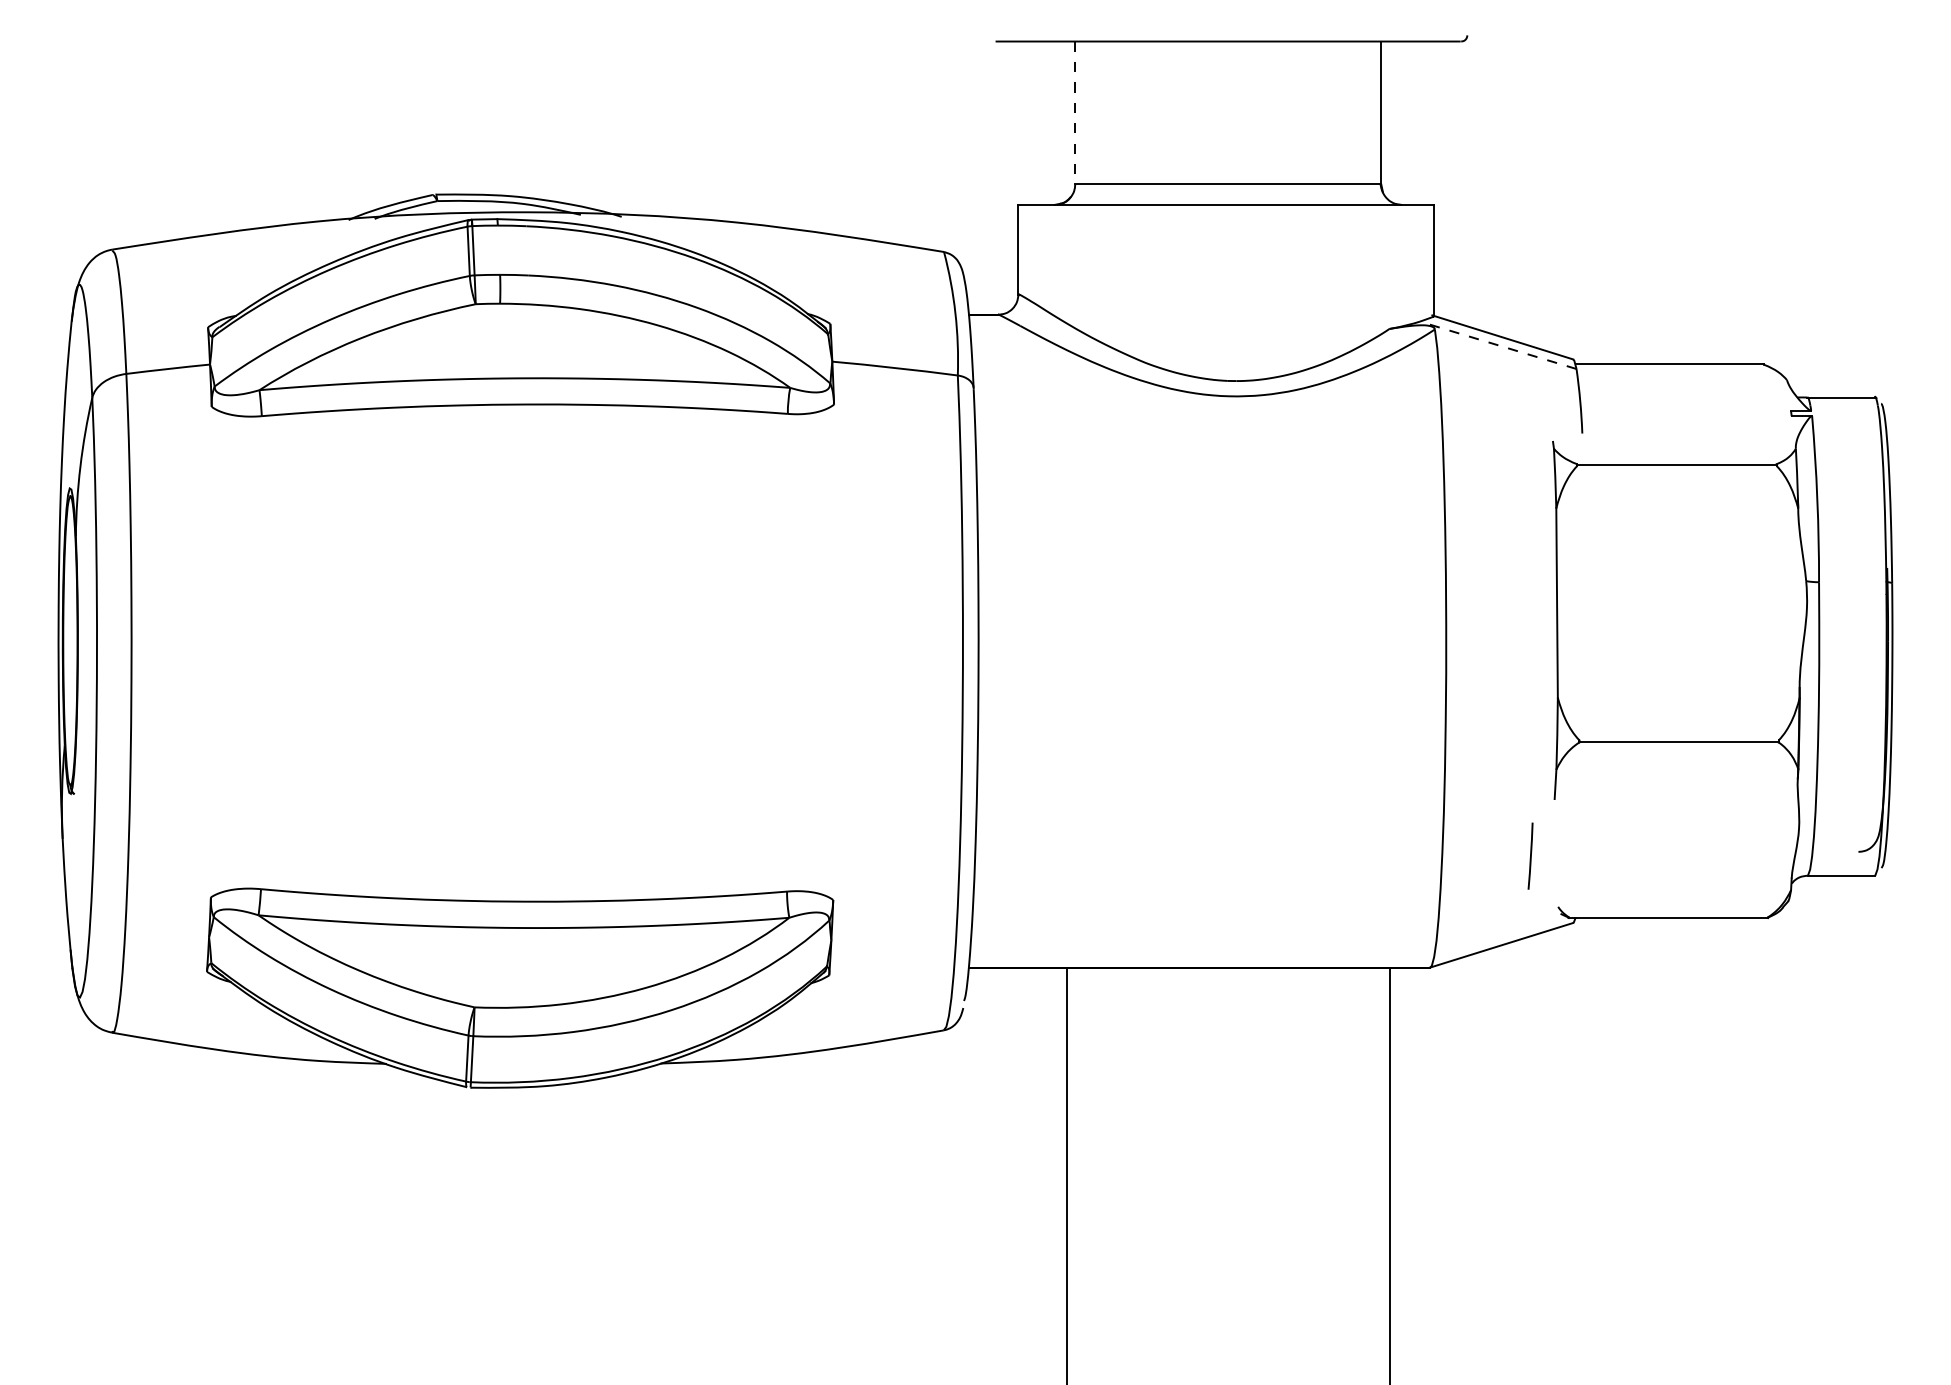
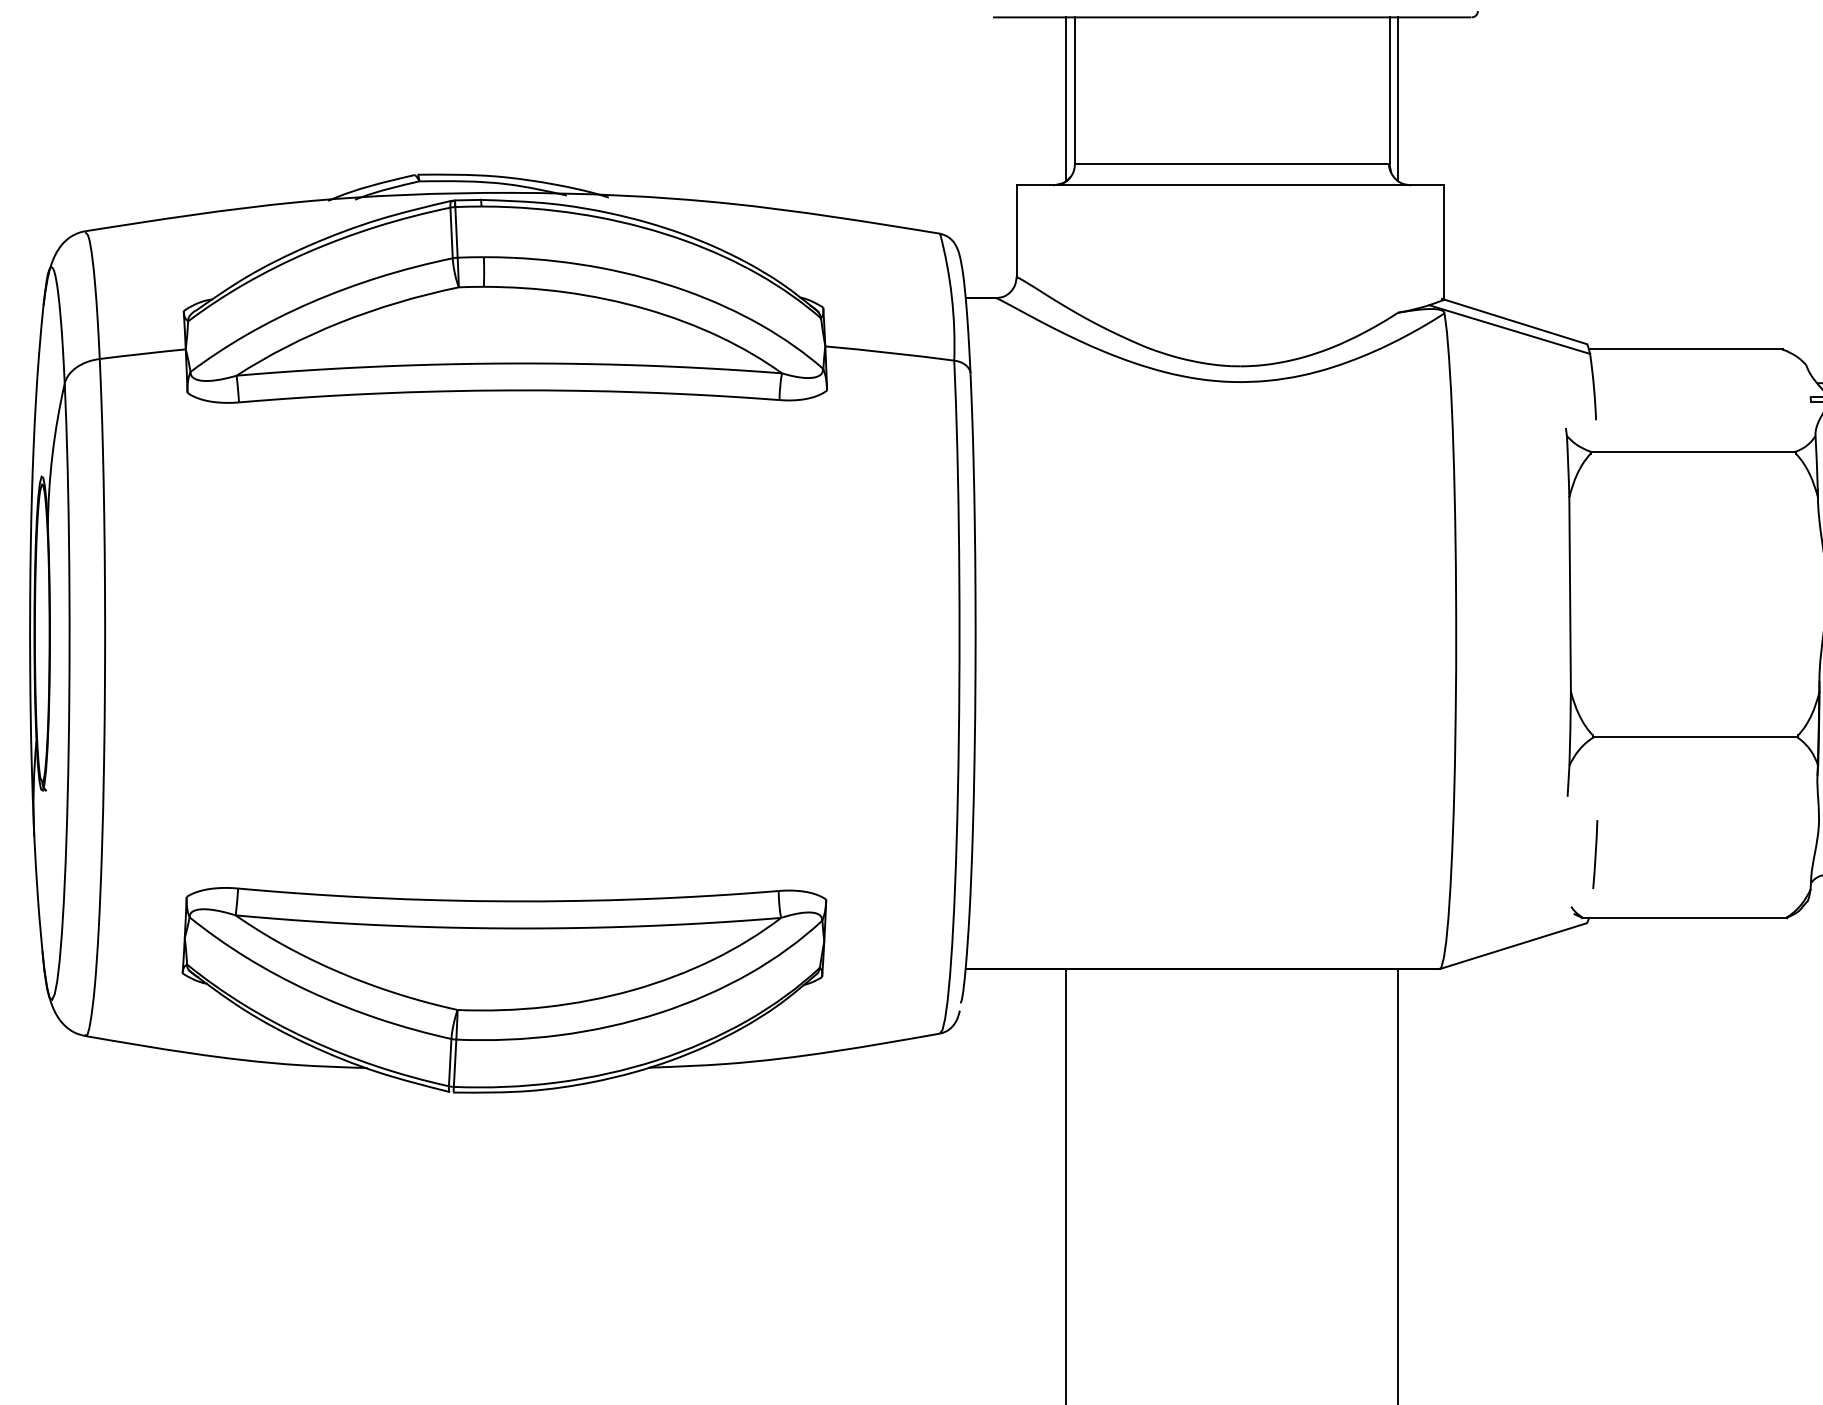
line: (1075, 113) -> (1075, 91), dashed -> solid
line: (1066, 120) -> (1065, 98), added
line: (1389, 120) -> (1397, 98), added
line: (1498, 345) -> (1509, 329), dashed -> solid
line: (1530, 855) -> (1595, 853), moved

